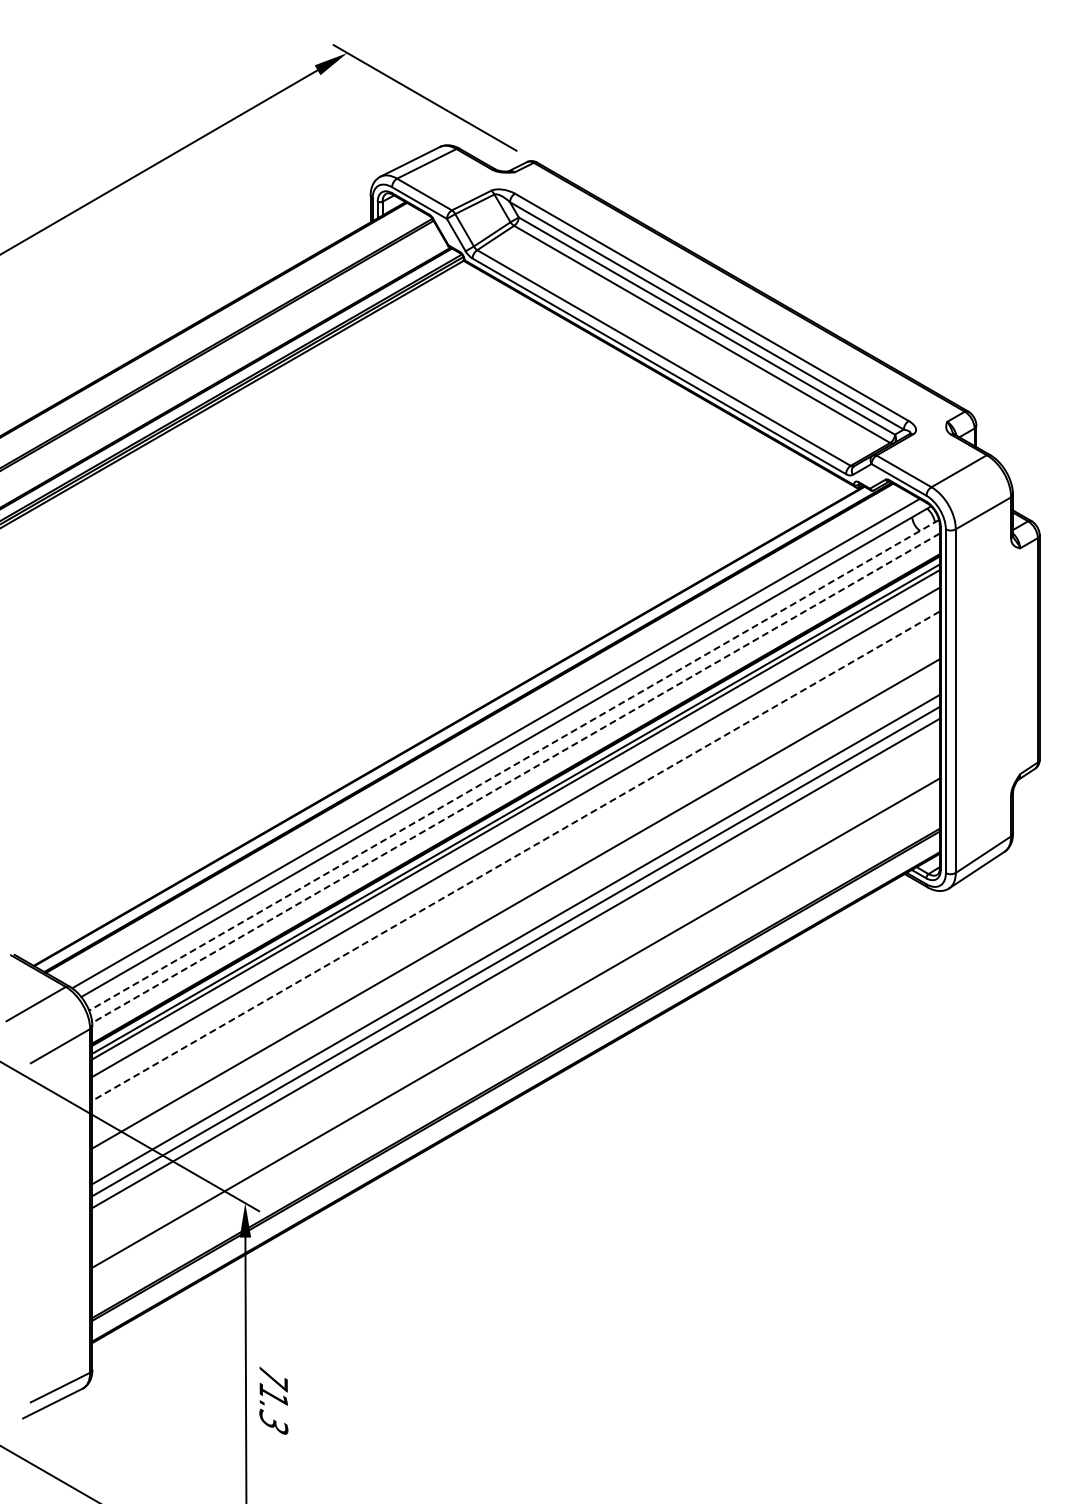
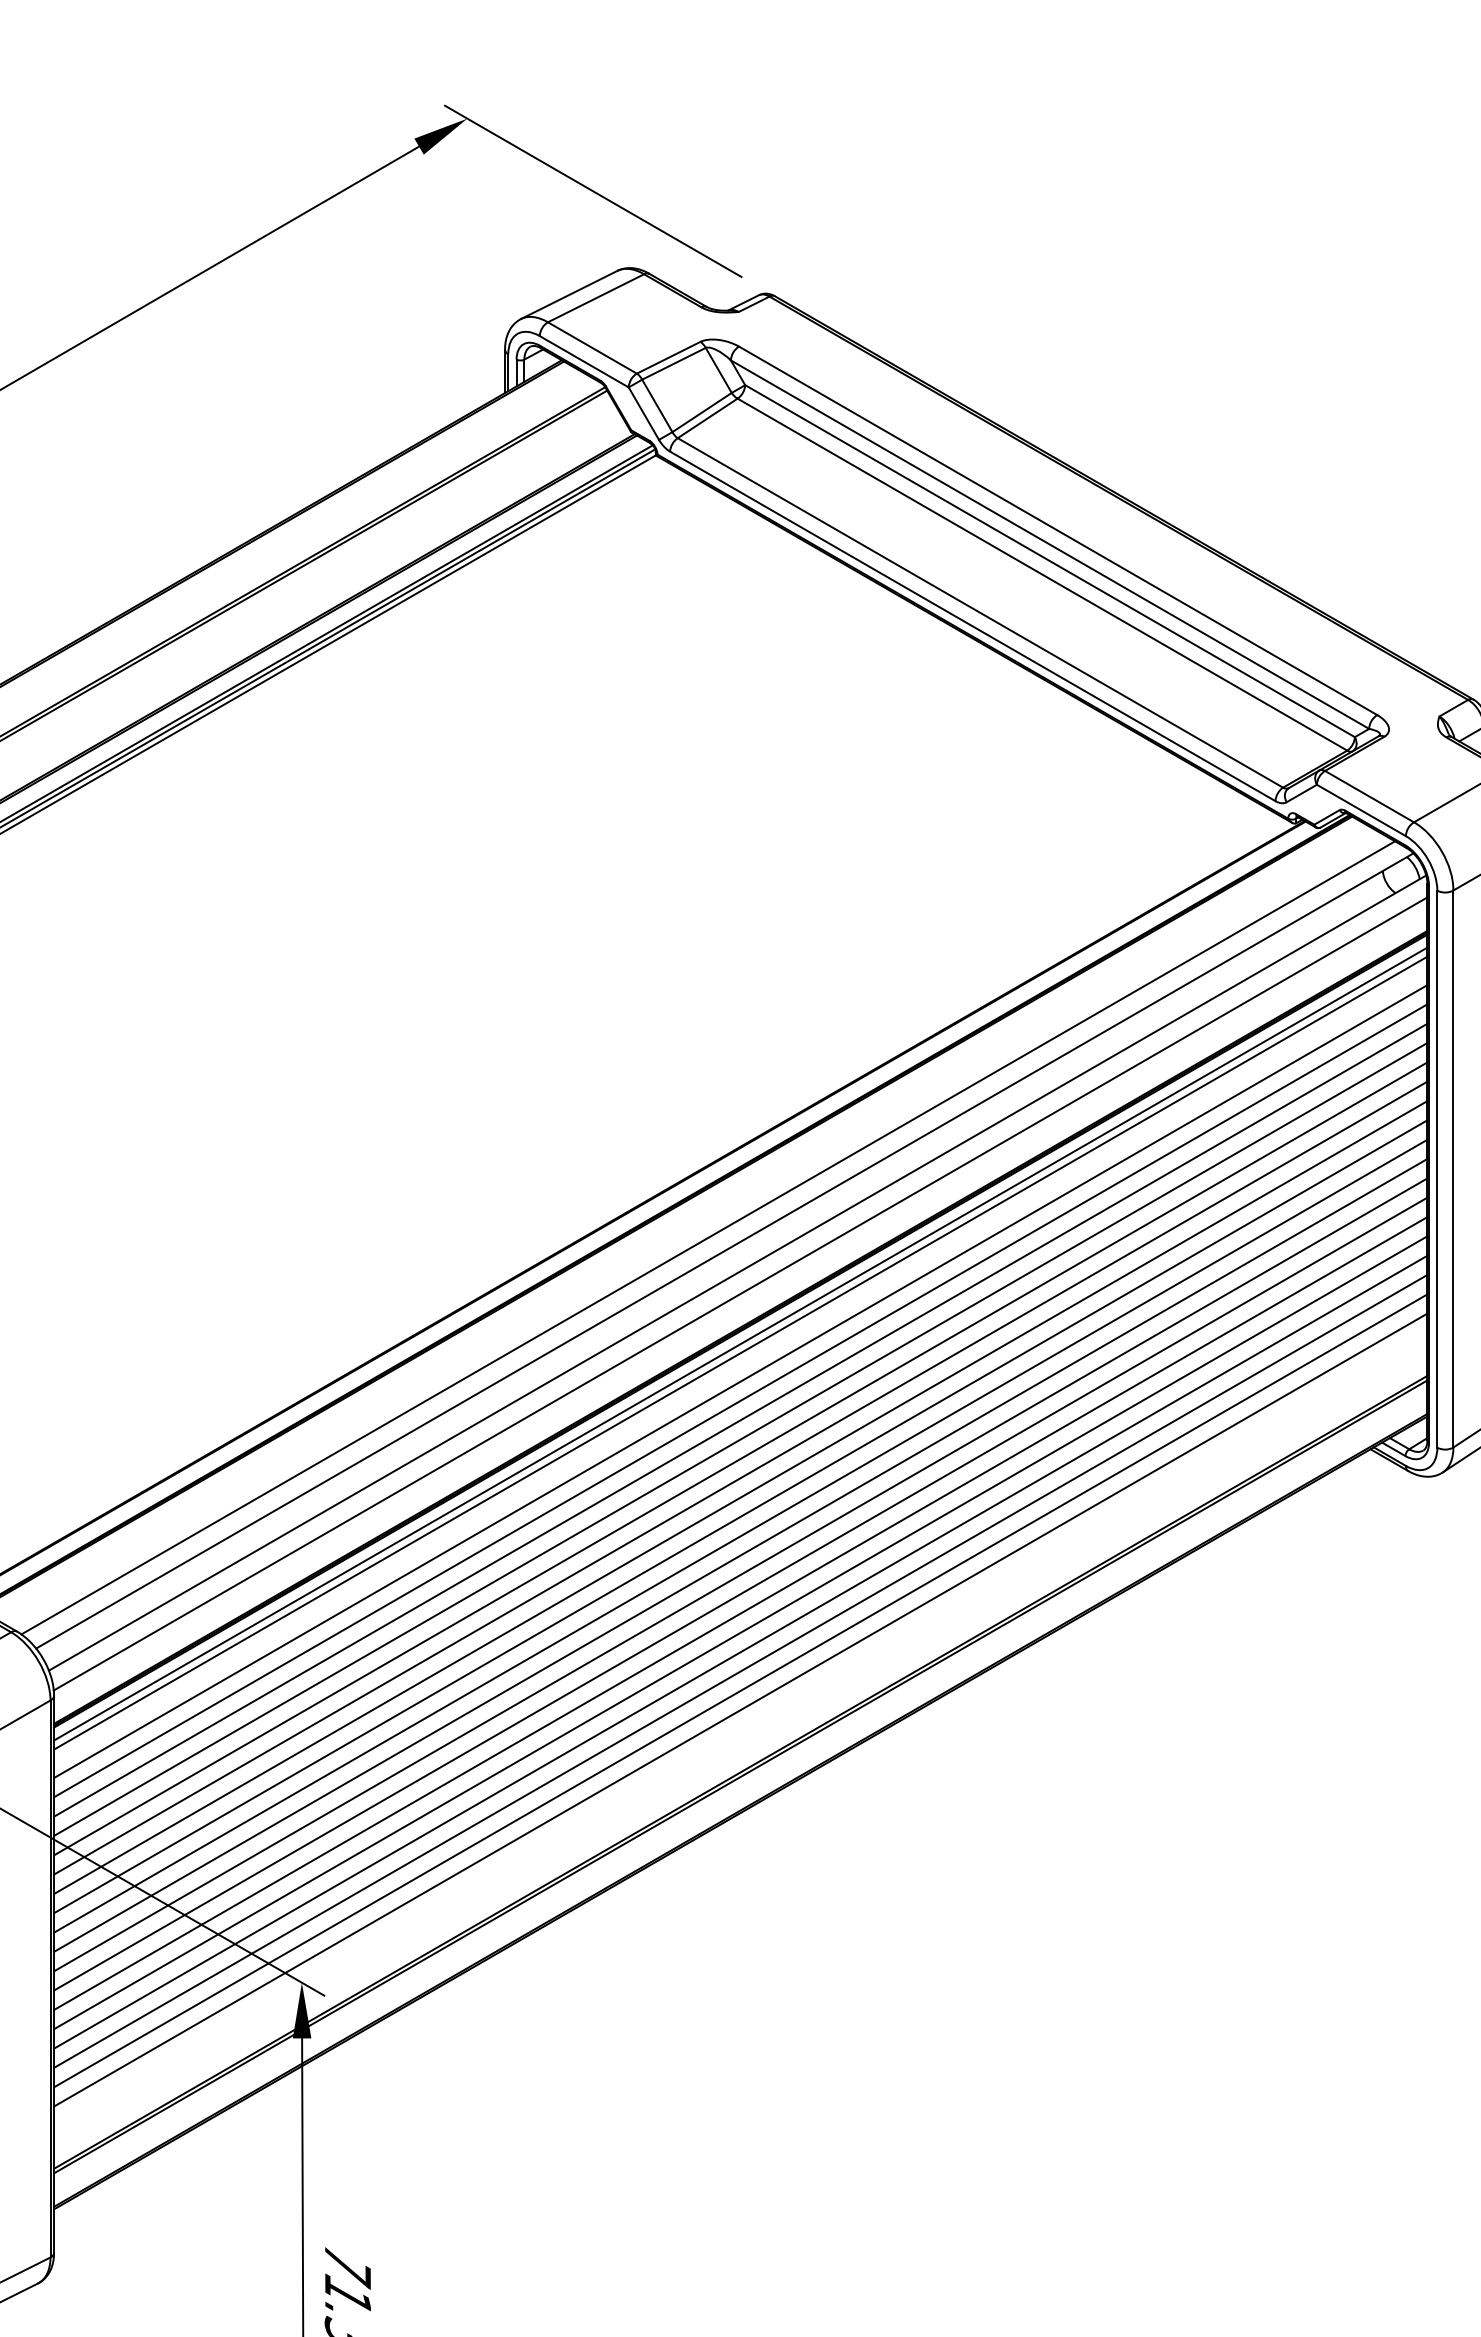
line: (514, 765) -> (738, 1273), dashed -> solid
line: (515, 778) -> (739, 1294), dashed -> solid
line: (515, 843) -> (739, 1399), added
line: (515, 856) -> (739, 1420), dashed -> solid
line: (515, 867) -> (739, 1438), added
line: (515, 879) -> (739, 1458), added
line: (515, 891) -> (739, 1477), added
line: (515, 915) -> (739, 1516), added
line: (515, 927) -> (739, 1535), added
line: (515, 975) -> (739, 1613), added
line: (515, 986) -> (739, 1631), added
line: (515, 998) -> (739, 1650), added
line: (515, 1010) -> (739, 1670), added
line: (515, 1034) -> (739, 1709), added

